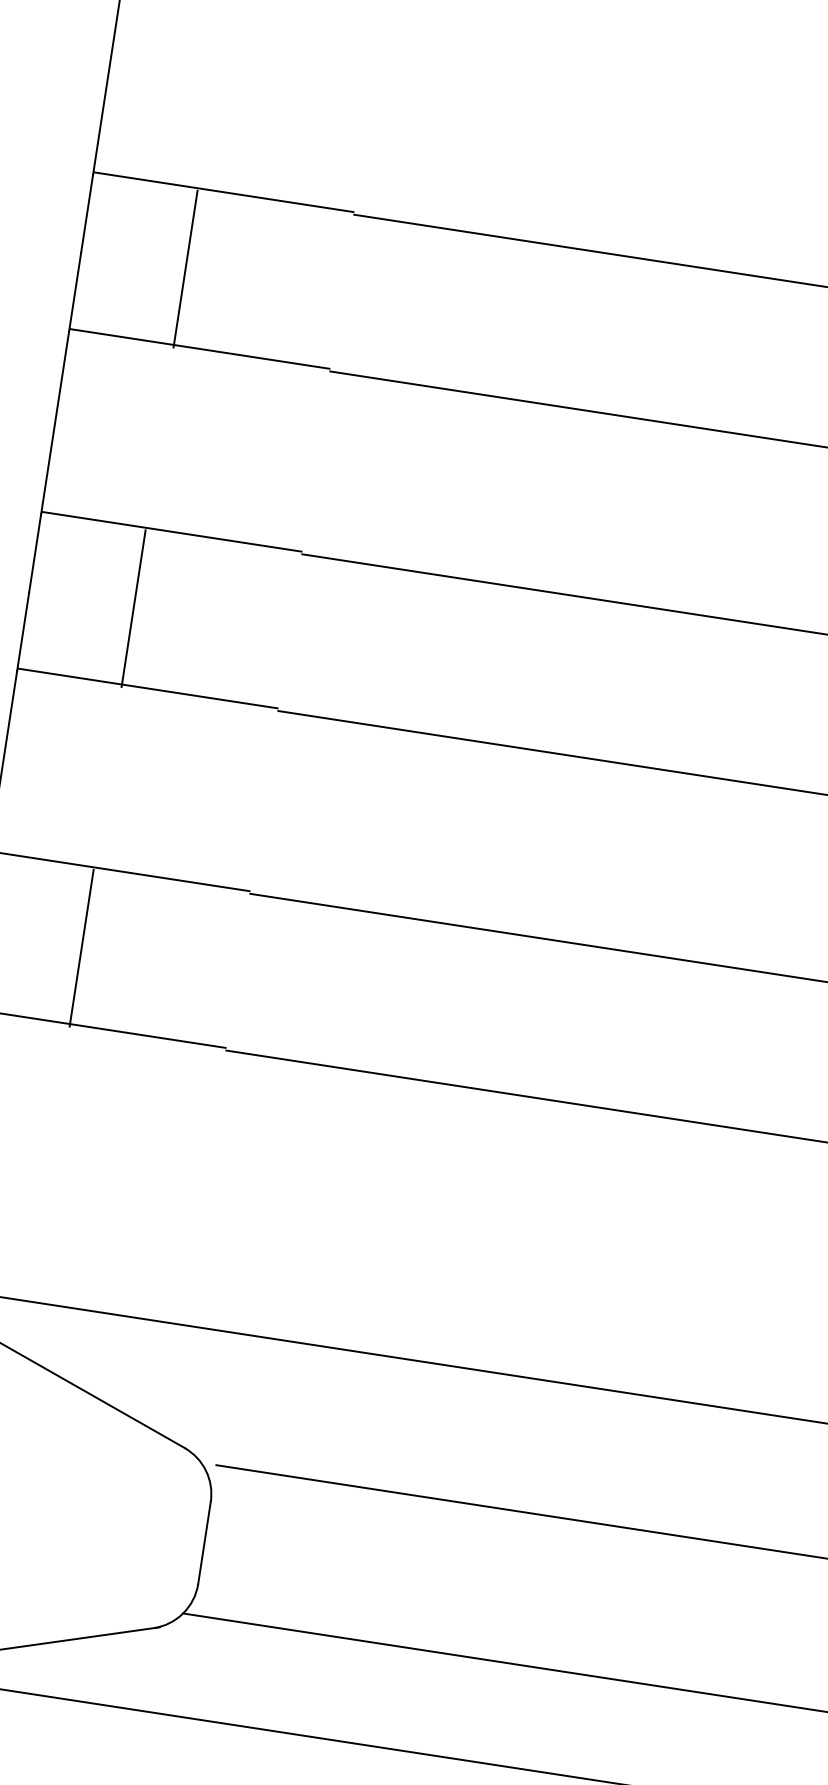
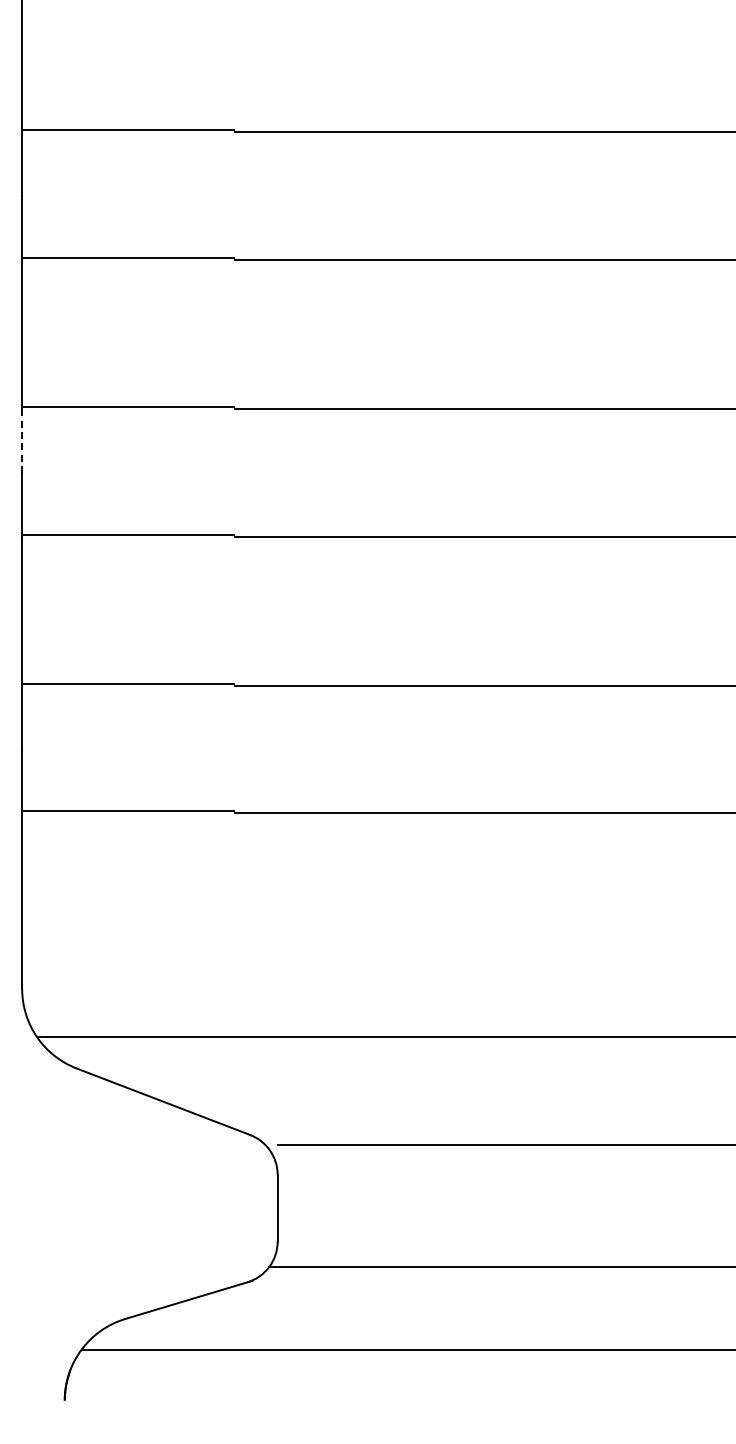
line: (185, 268) -> (107, 195), removed
line: (35, 553) -> (22, 440), solid -> dashed
line: (133, 608) -> (107, 472), removed
line: (81, 948) -> (107, 749), removed

